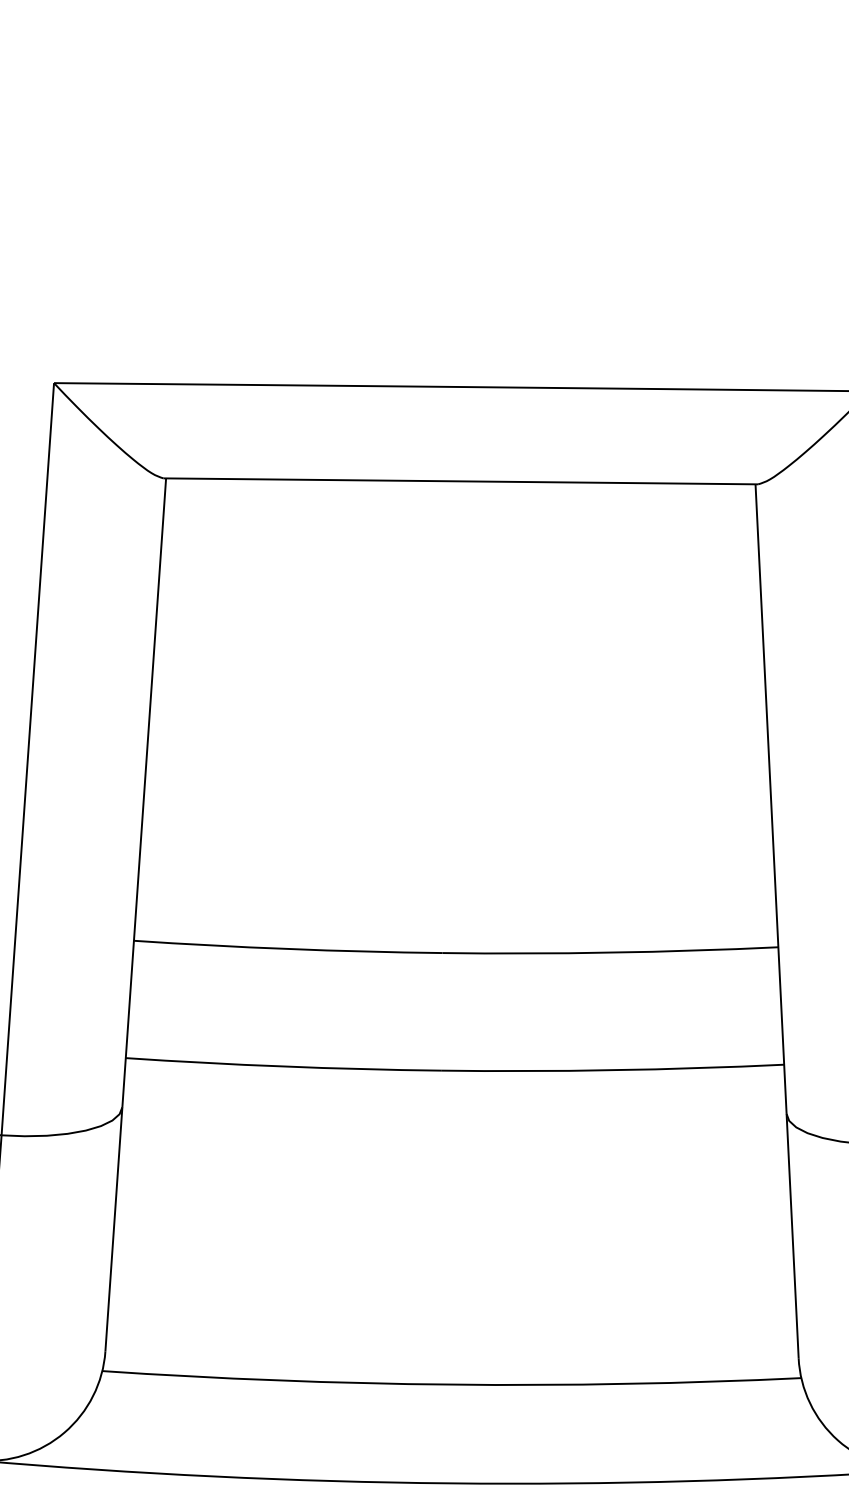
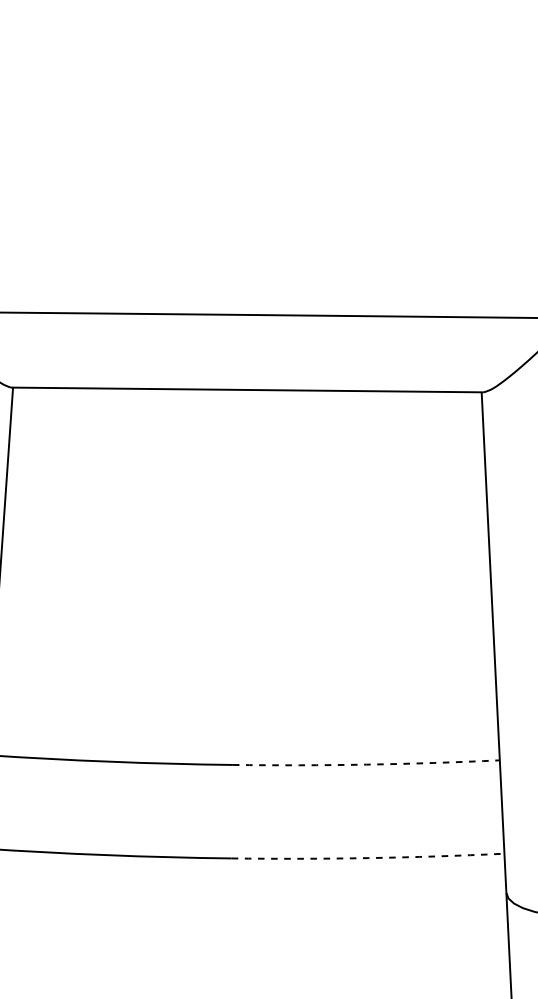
arc: (610, 952) -> (366, 764), solid -> dashed
arc: (612, 1070) -> (367, 858), solid -> dashed

